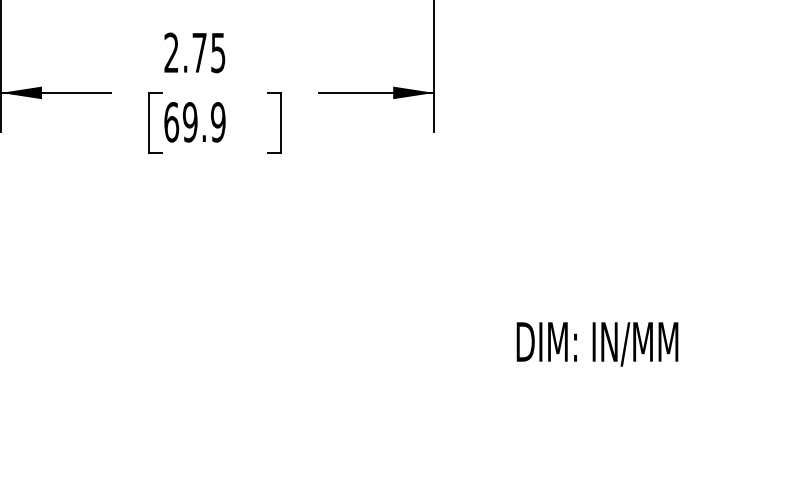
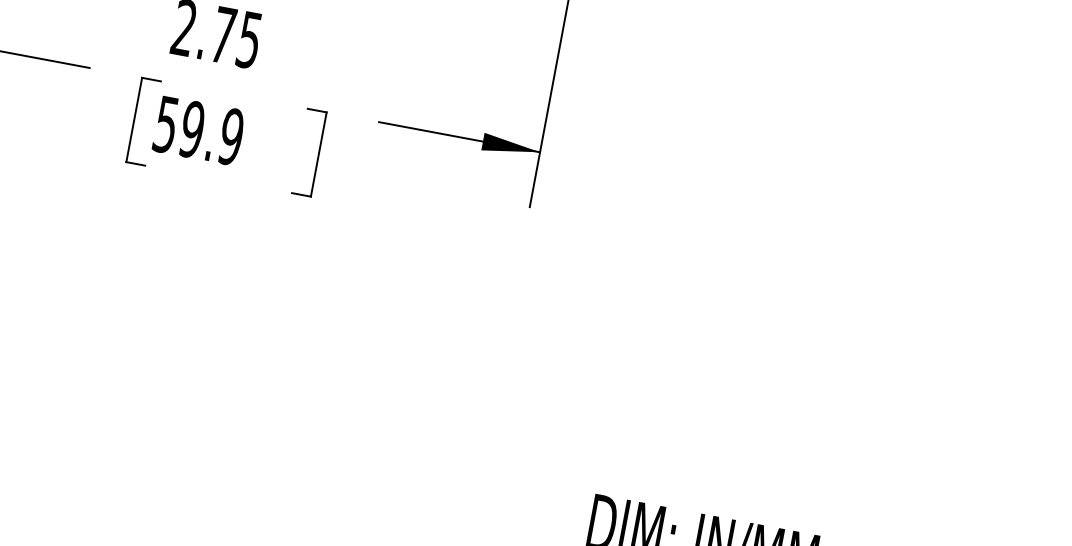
text: (171, 122) -> (166, 124), 69.9 -> 59.9

